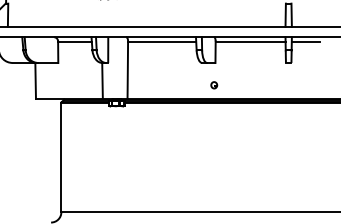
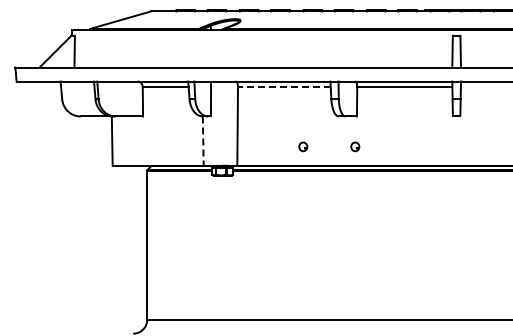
line: (161, 41) -> (283, 87), solid -> dashed
line: (305, 41) -> (479, 87), removed
line: (102, 81) -> (203, 141), solid -> dashed
part: (176, 85) -> (303, 146), added

